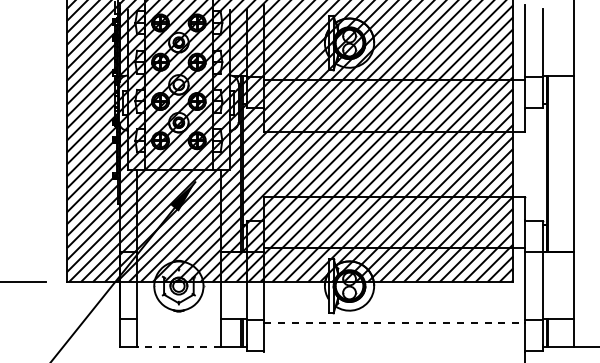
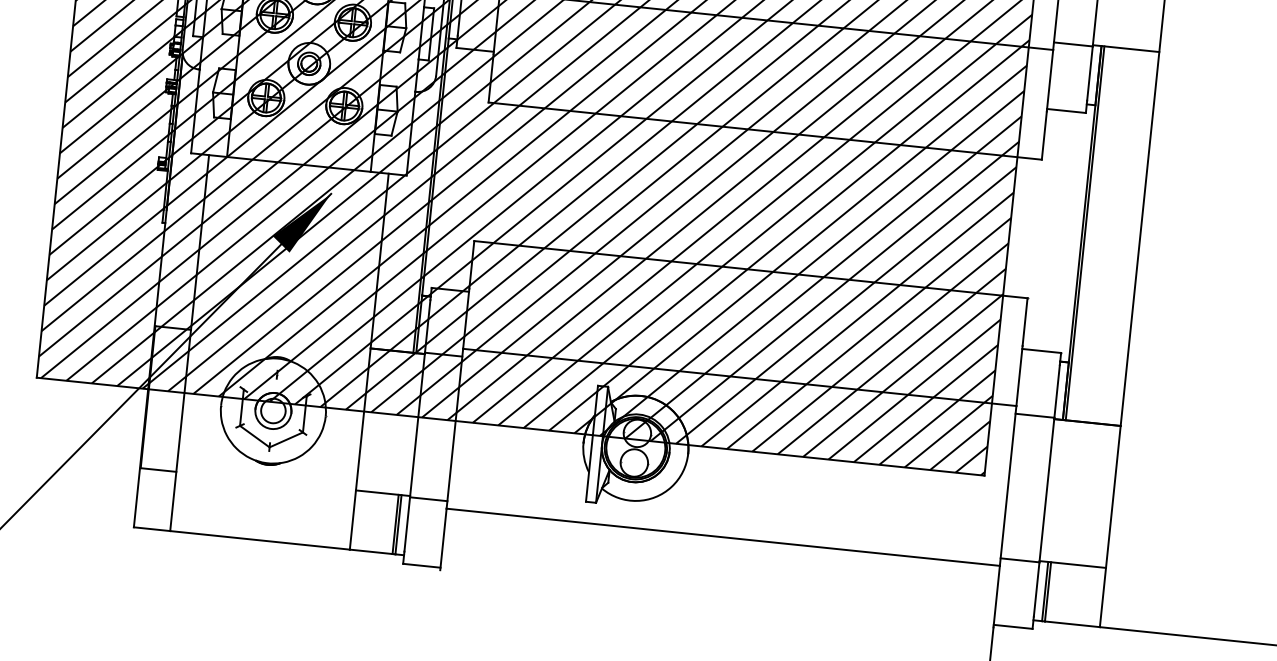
line: (395, 323) -> (725, 537), dashed -> solid
line: (178, 347) -> (259, 541), dashed -> solid

